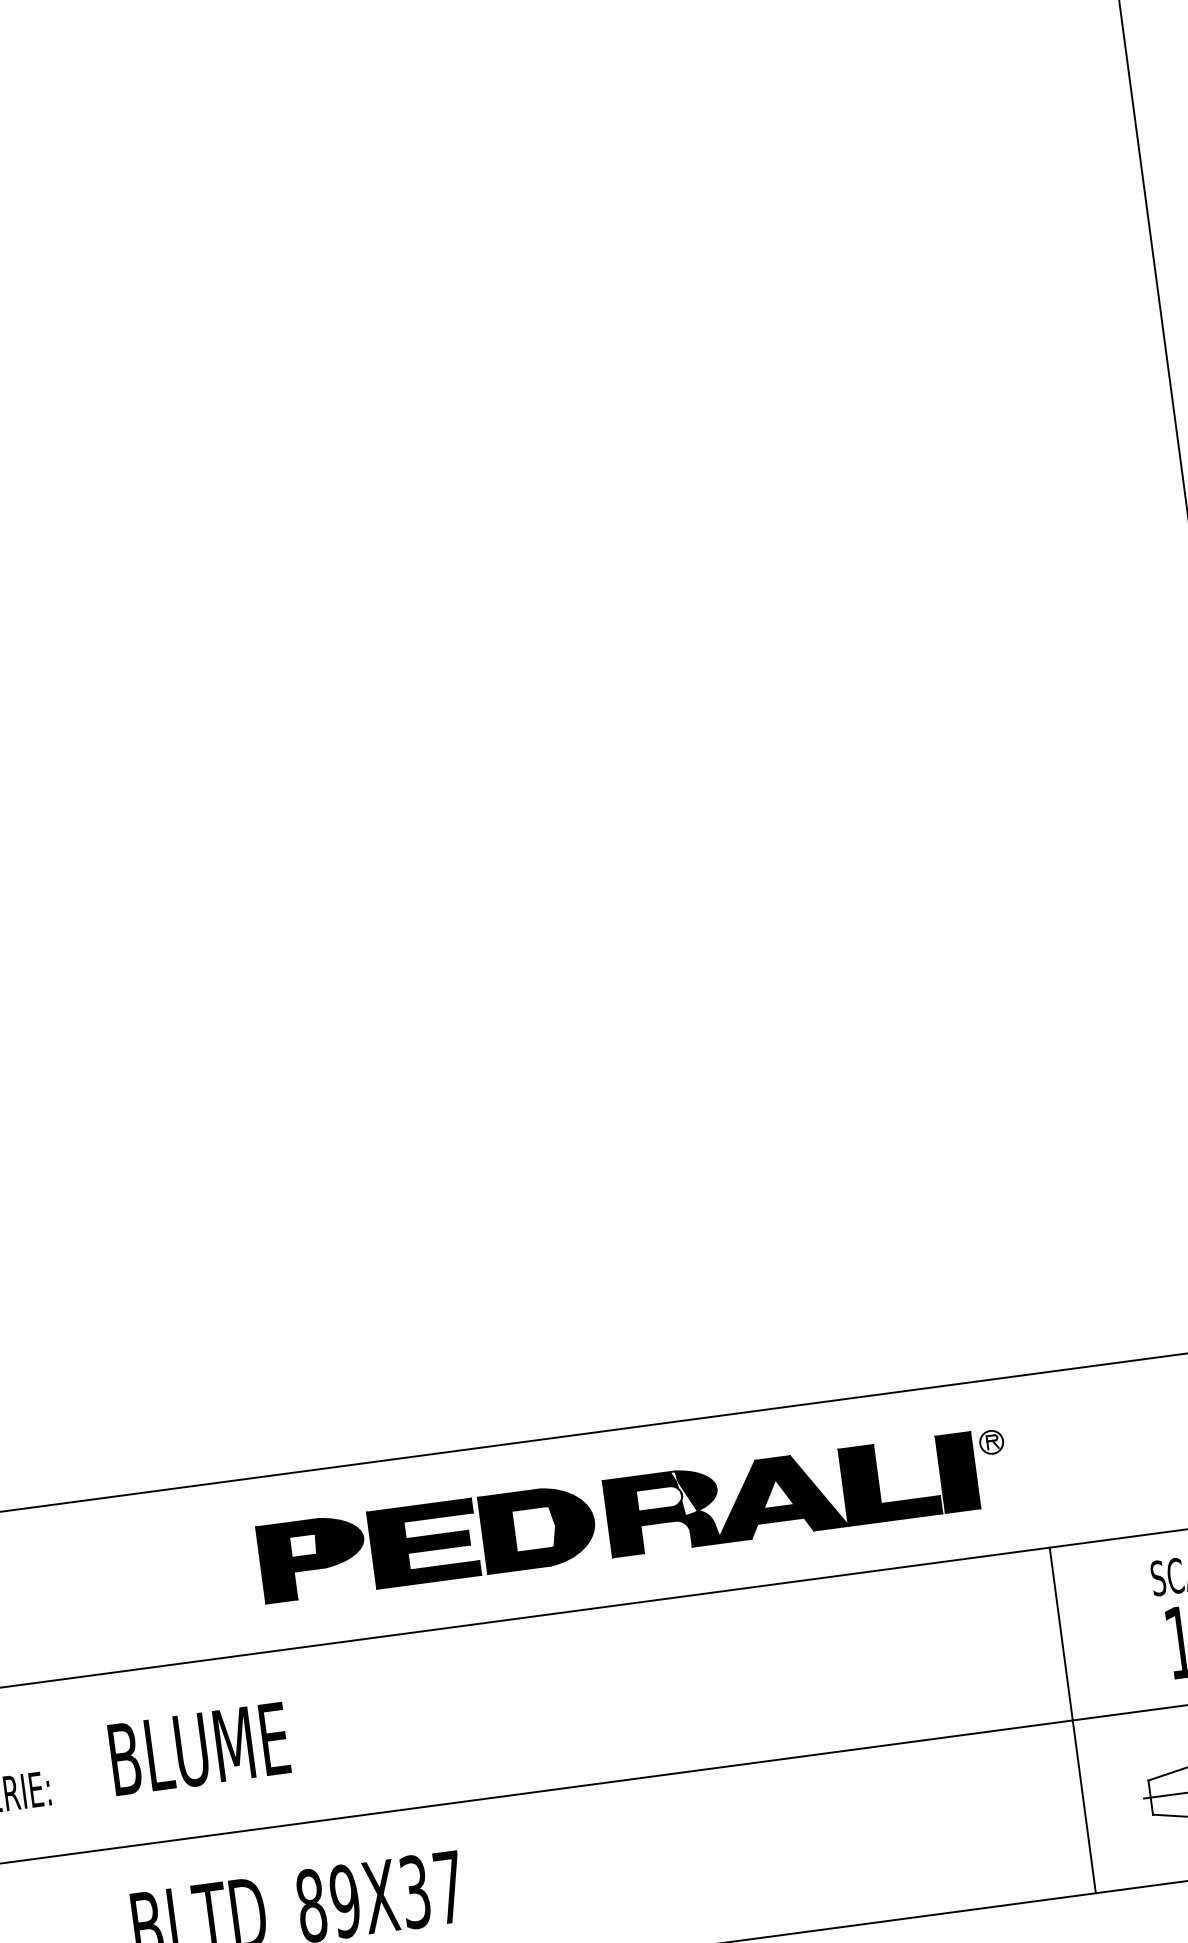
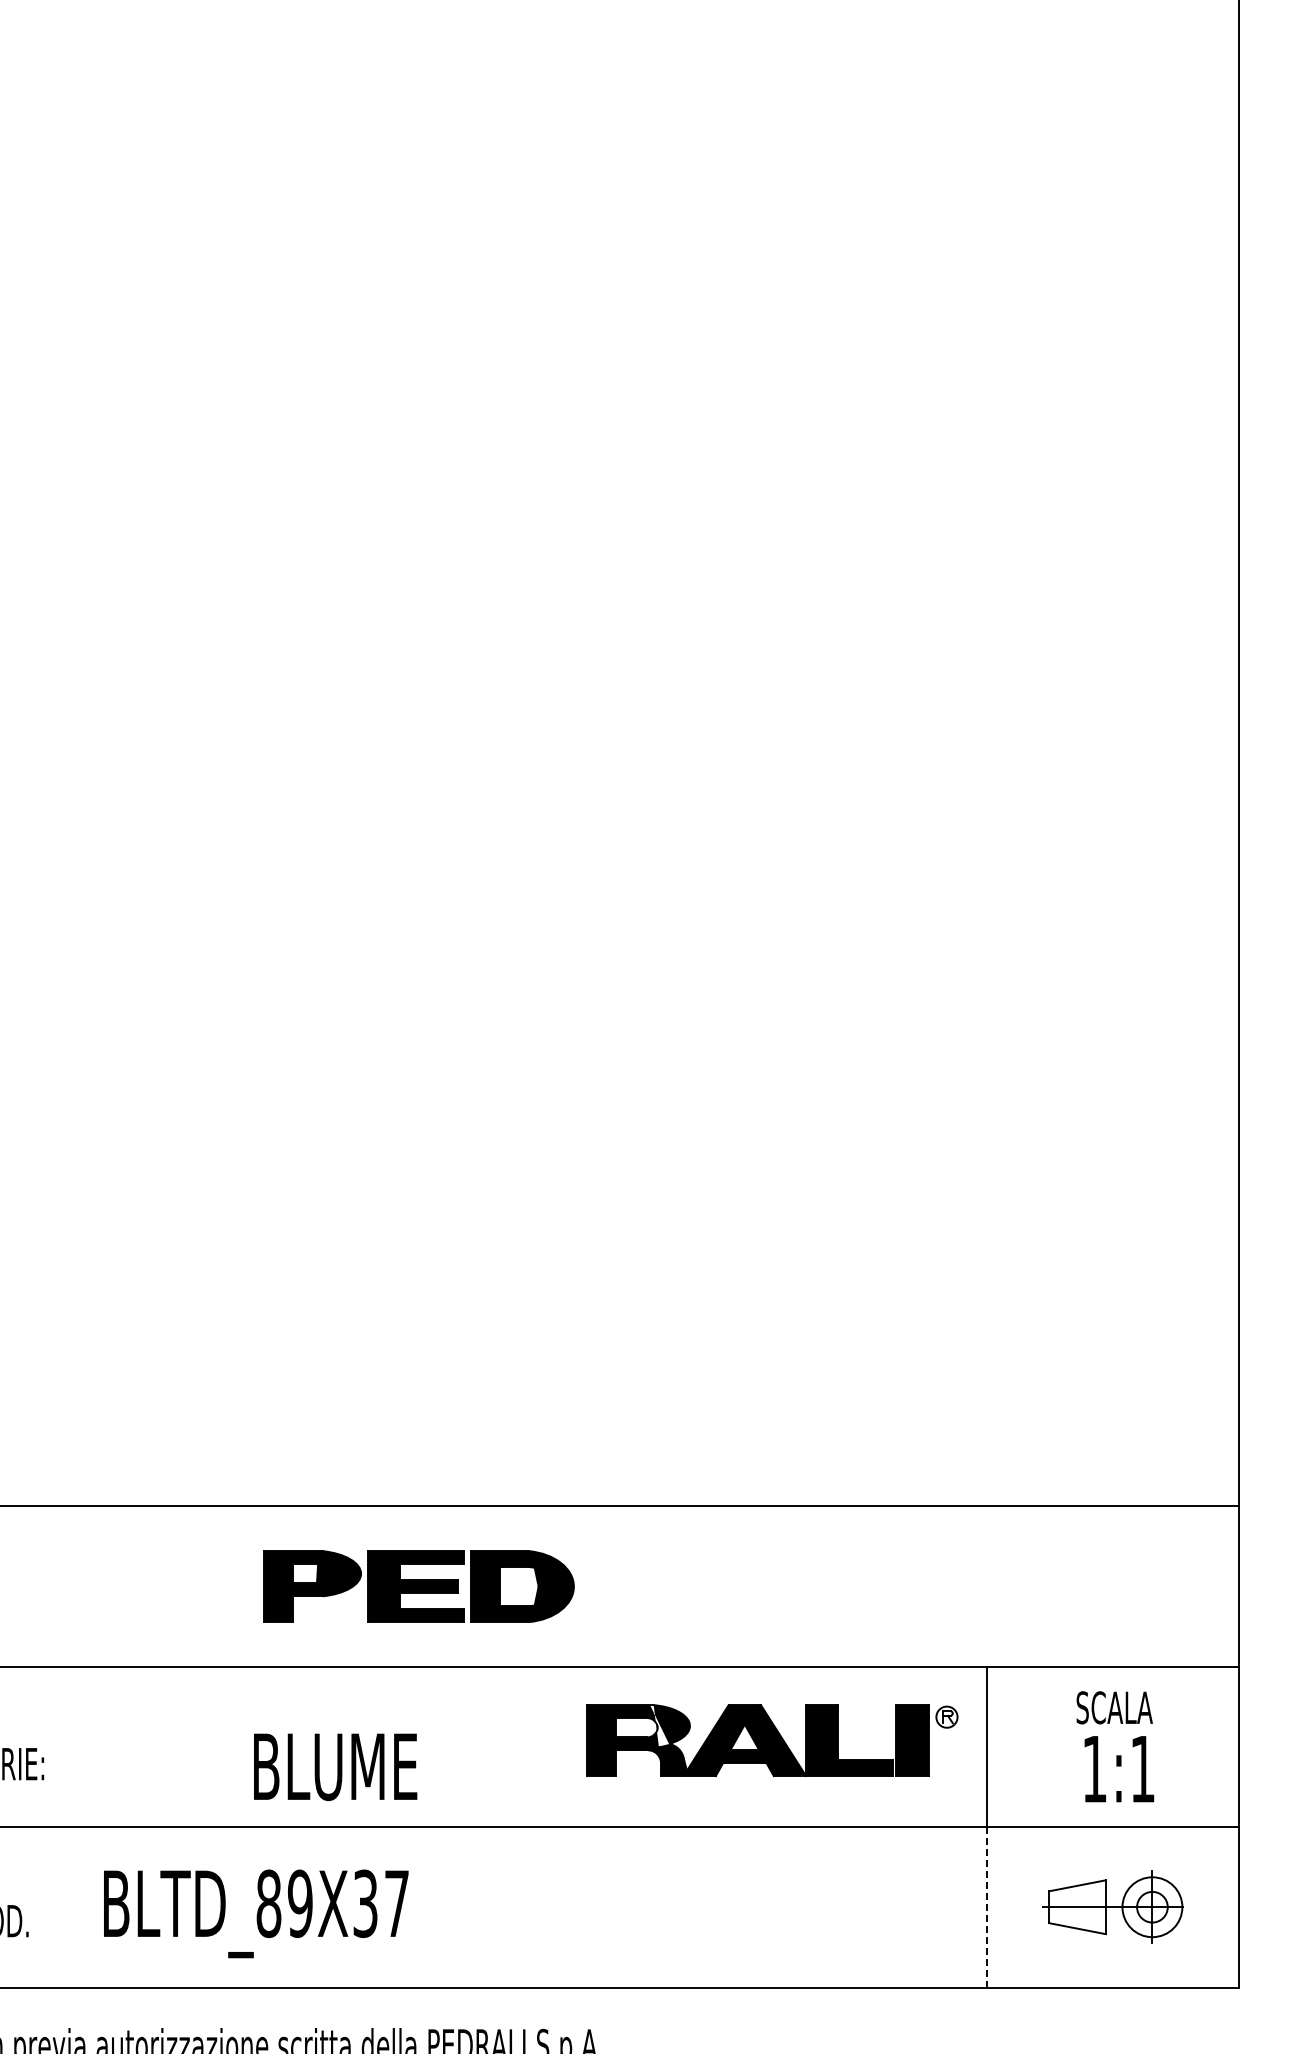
part: (807, 1492) -> (772, 1740), moved
text: (199, 1749) -> (335, 1767), moved
line: (1084, 1807) -> (987, 1908), solid -> dashed

